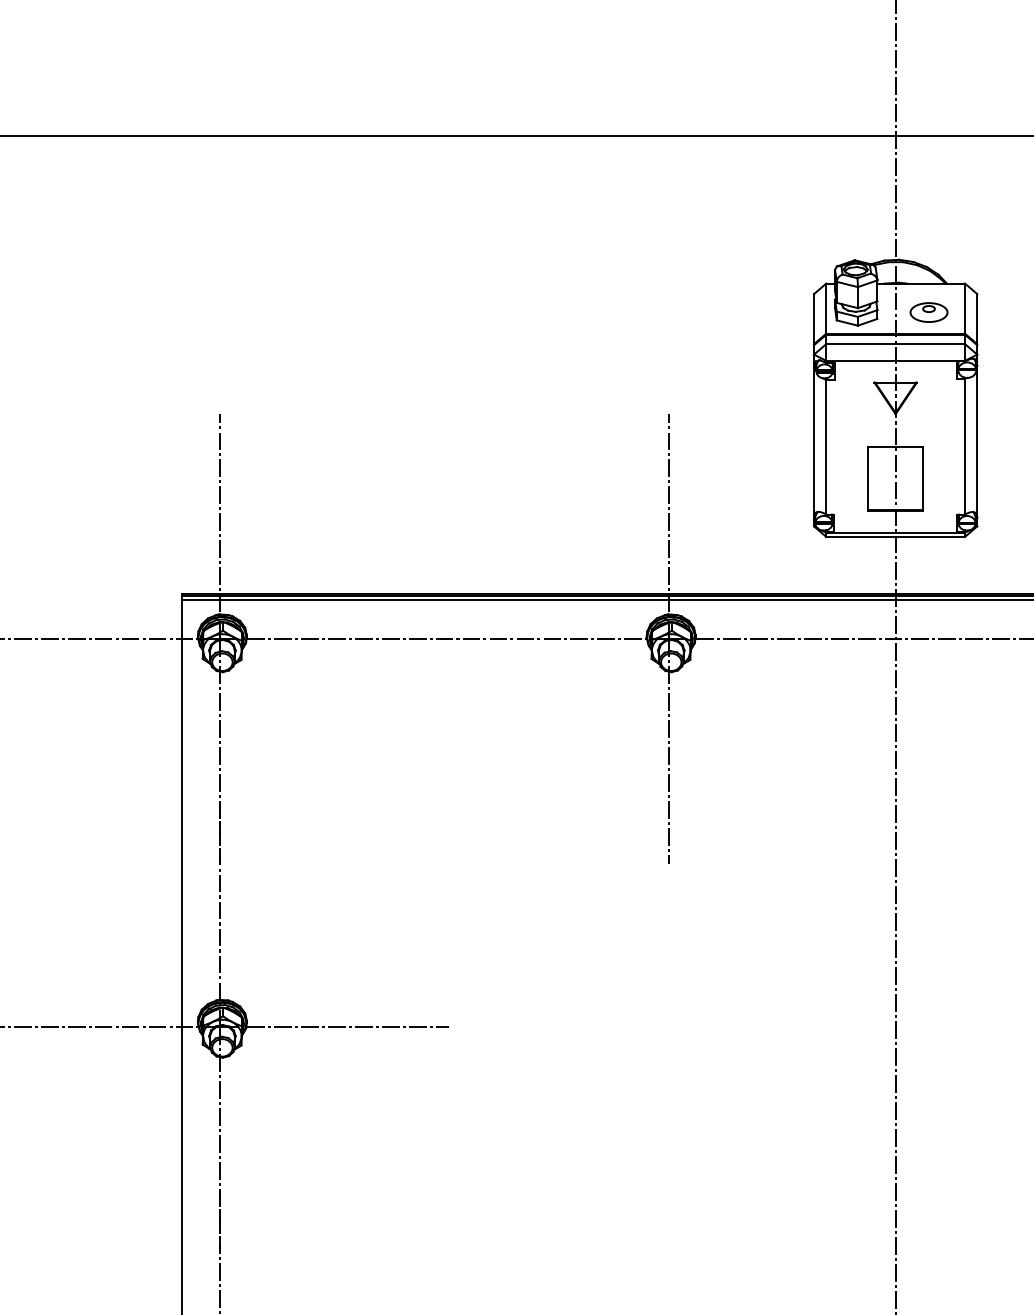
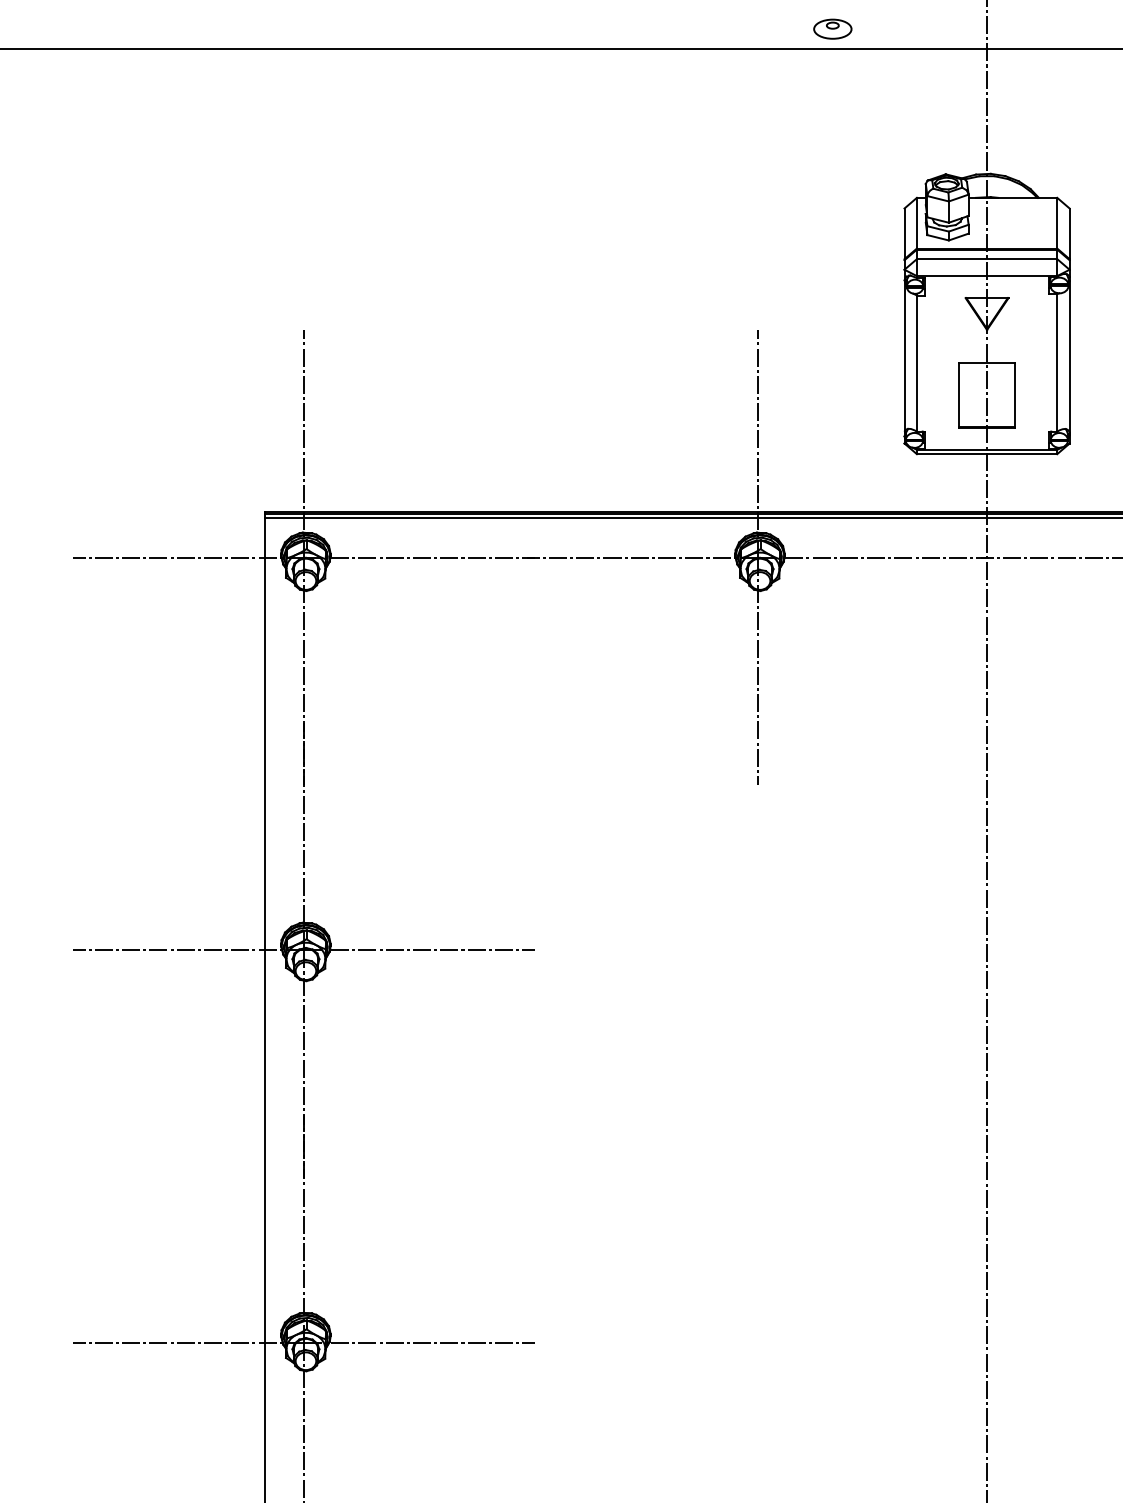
part: (928, 311) -> (832, 28), moved

